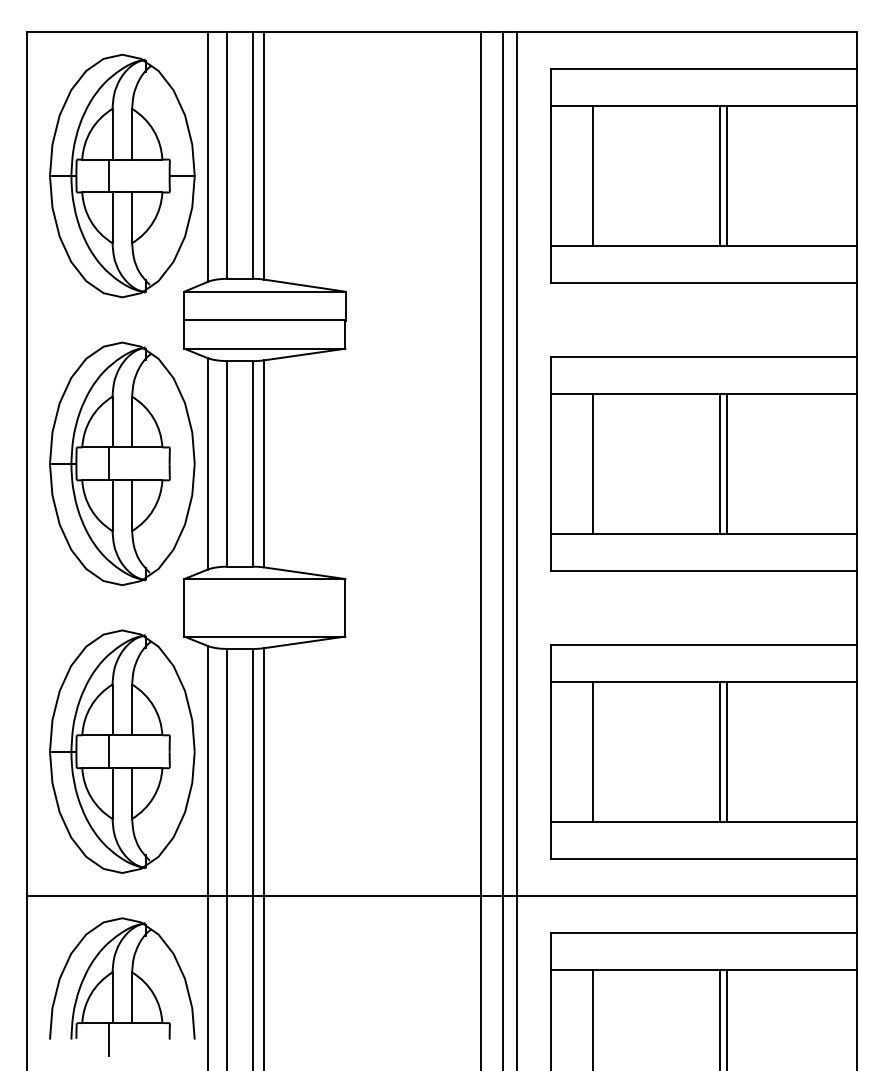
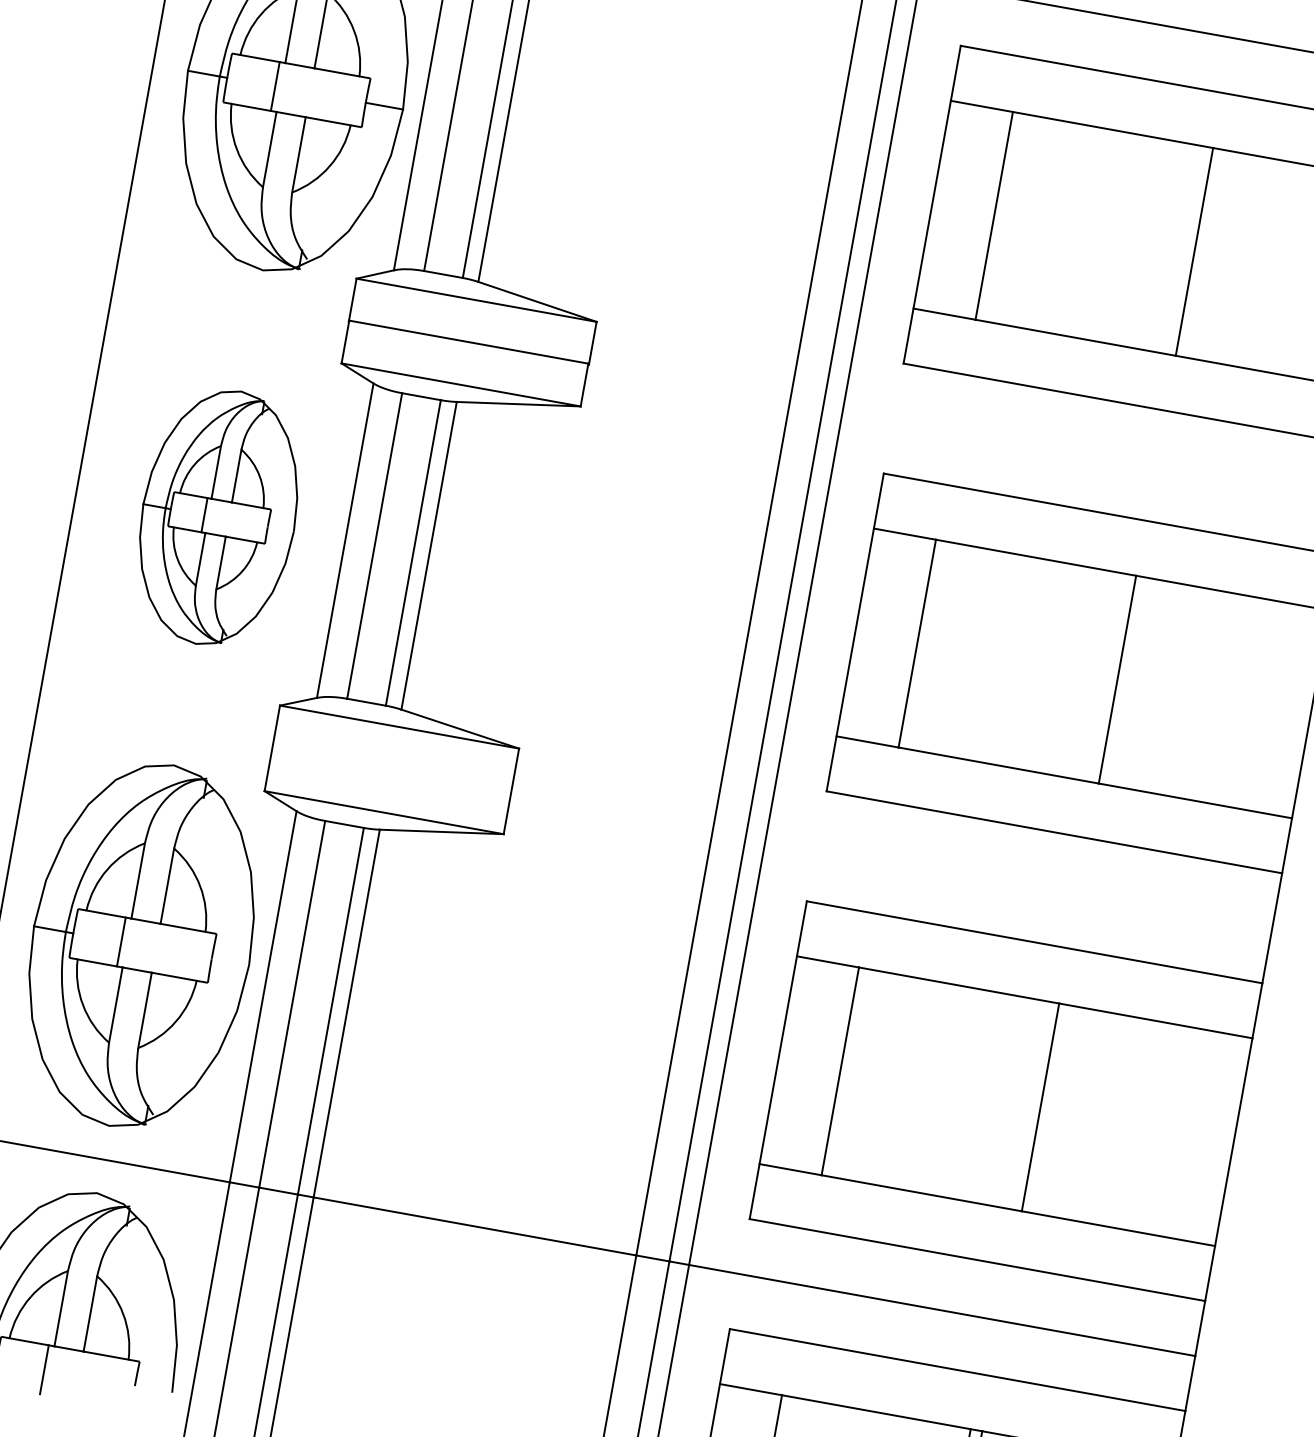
line: (719, 175) -> (1183, 249), removed
part: (122, 463) -> (218, 517), size x0.7
line: (719, 463) -> (1106, 676), removed
line: (719, 751) -> (1029, 1104), removed

